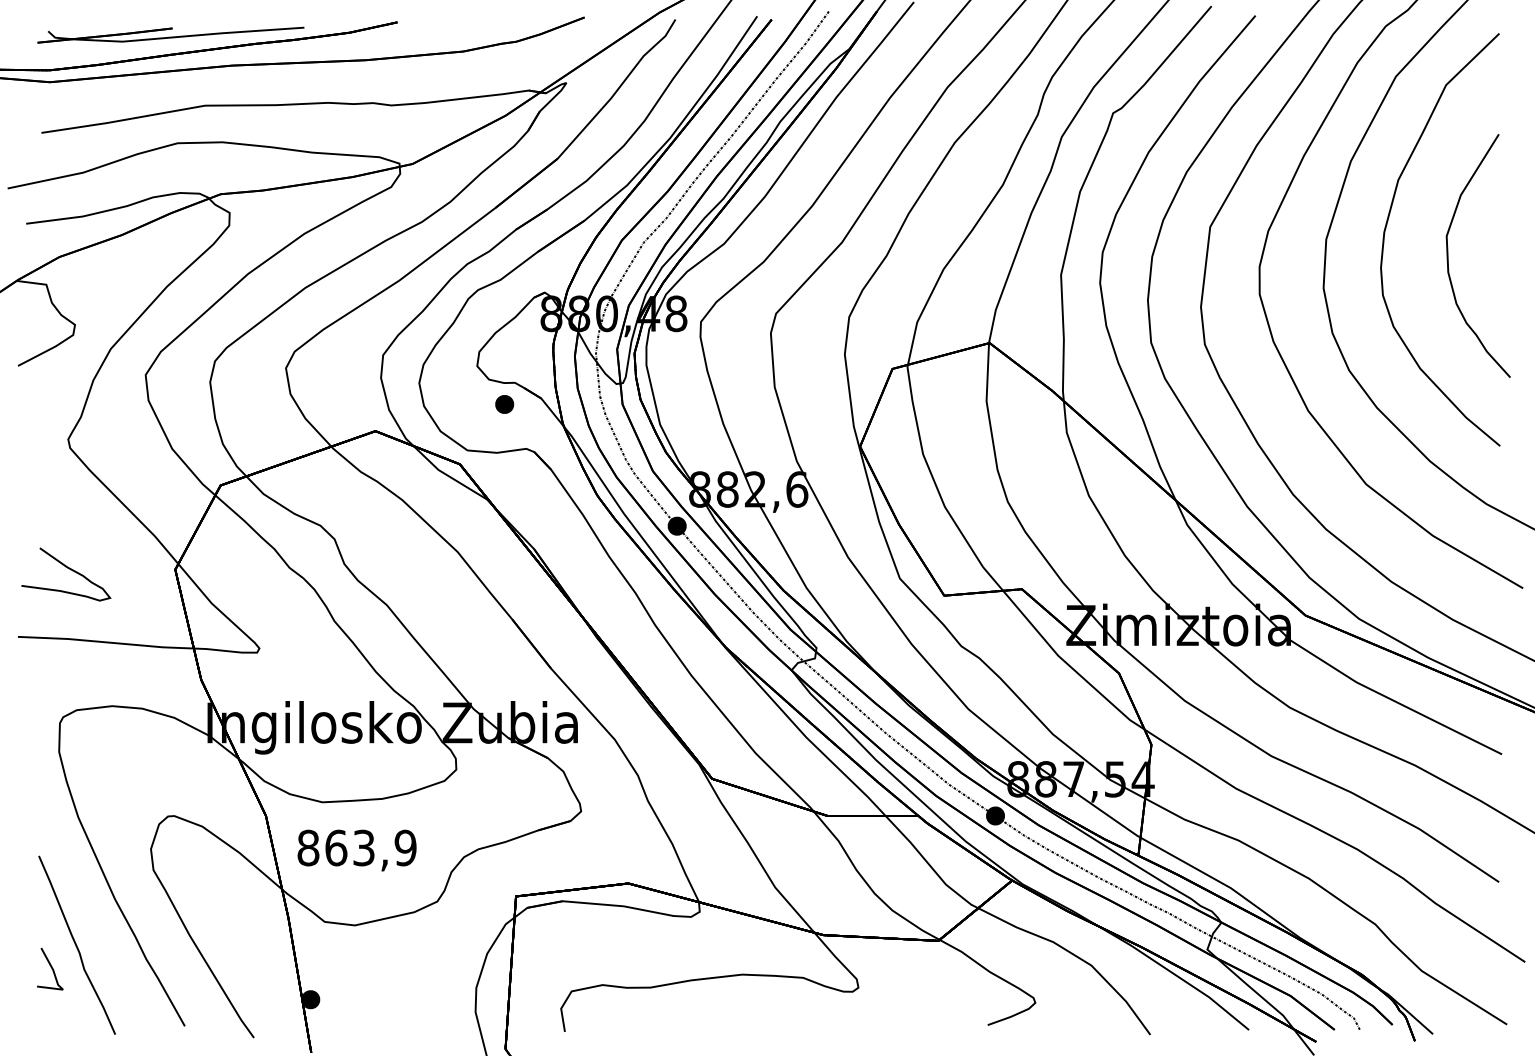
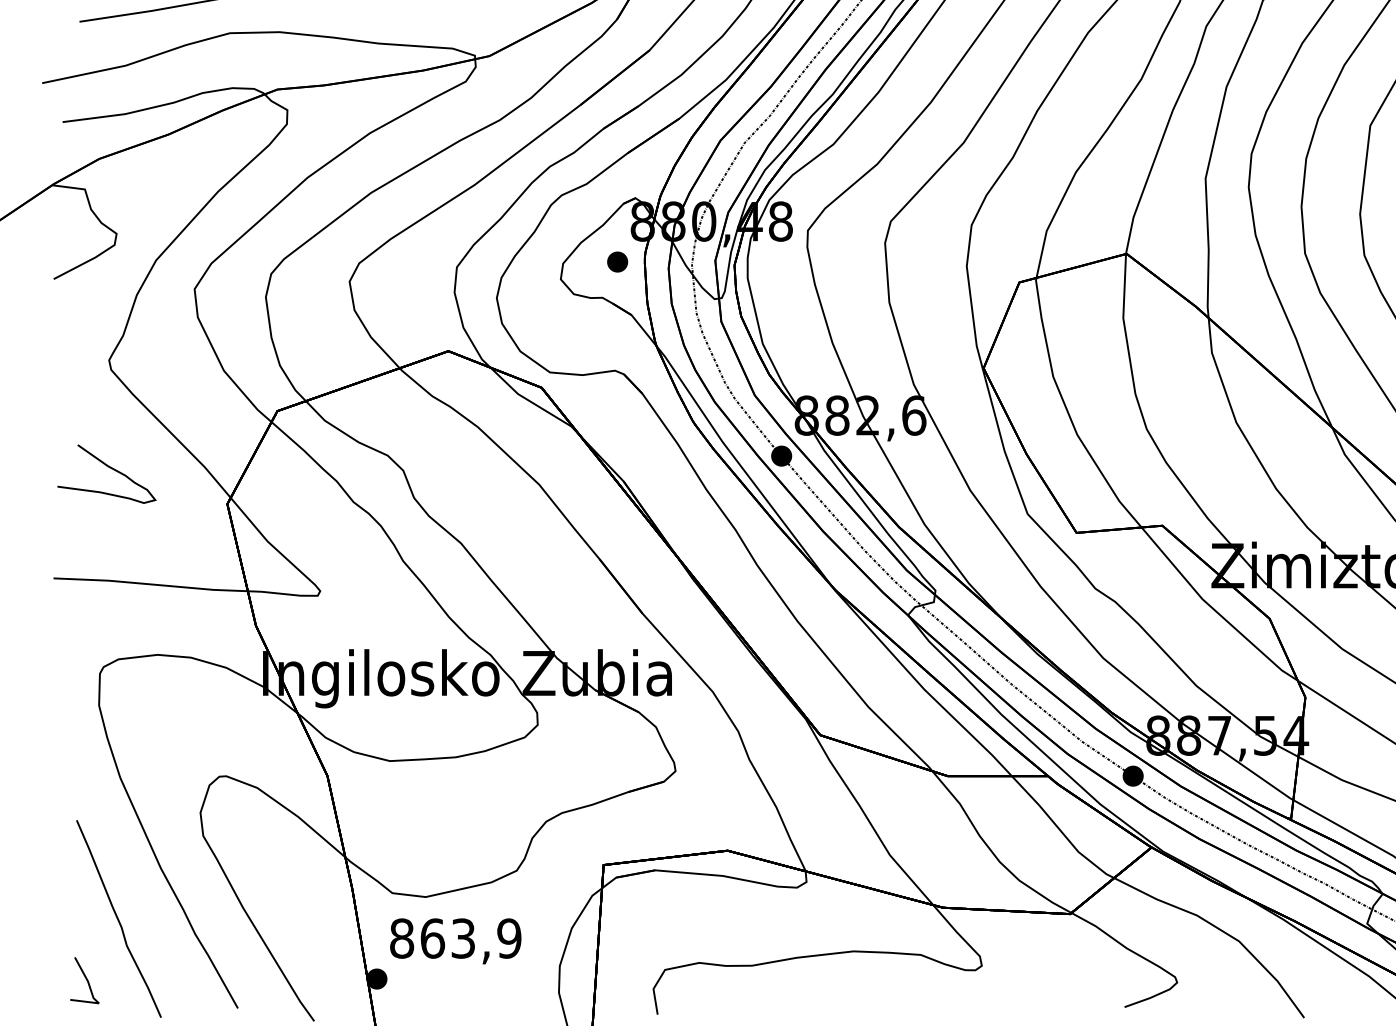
part: (504, 404) -> (617, 262), moved
curve: (70, 570) -> (111, 469), moved
text: (356, 850) -> (455, 941), moved
line: (51, 969) -> (86, 981), moved

